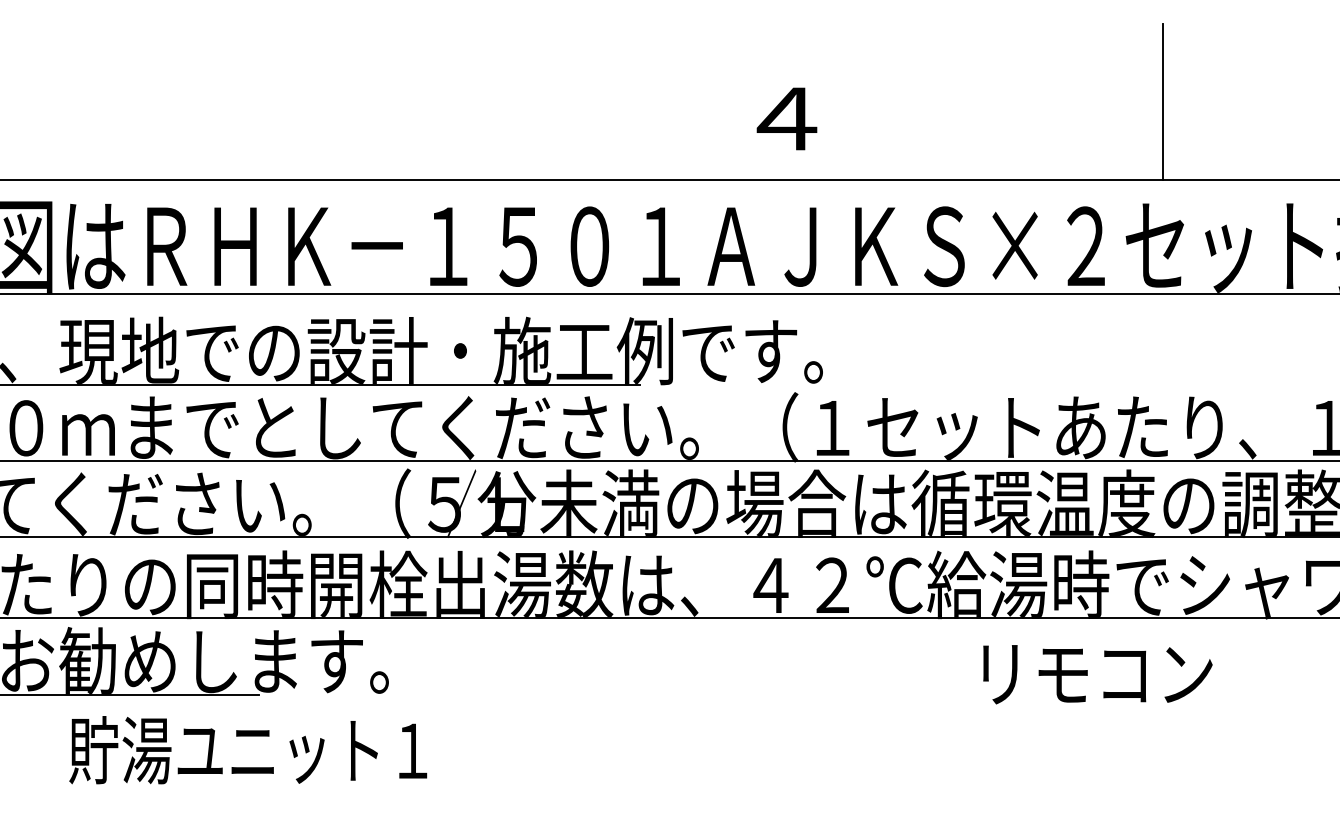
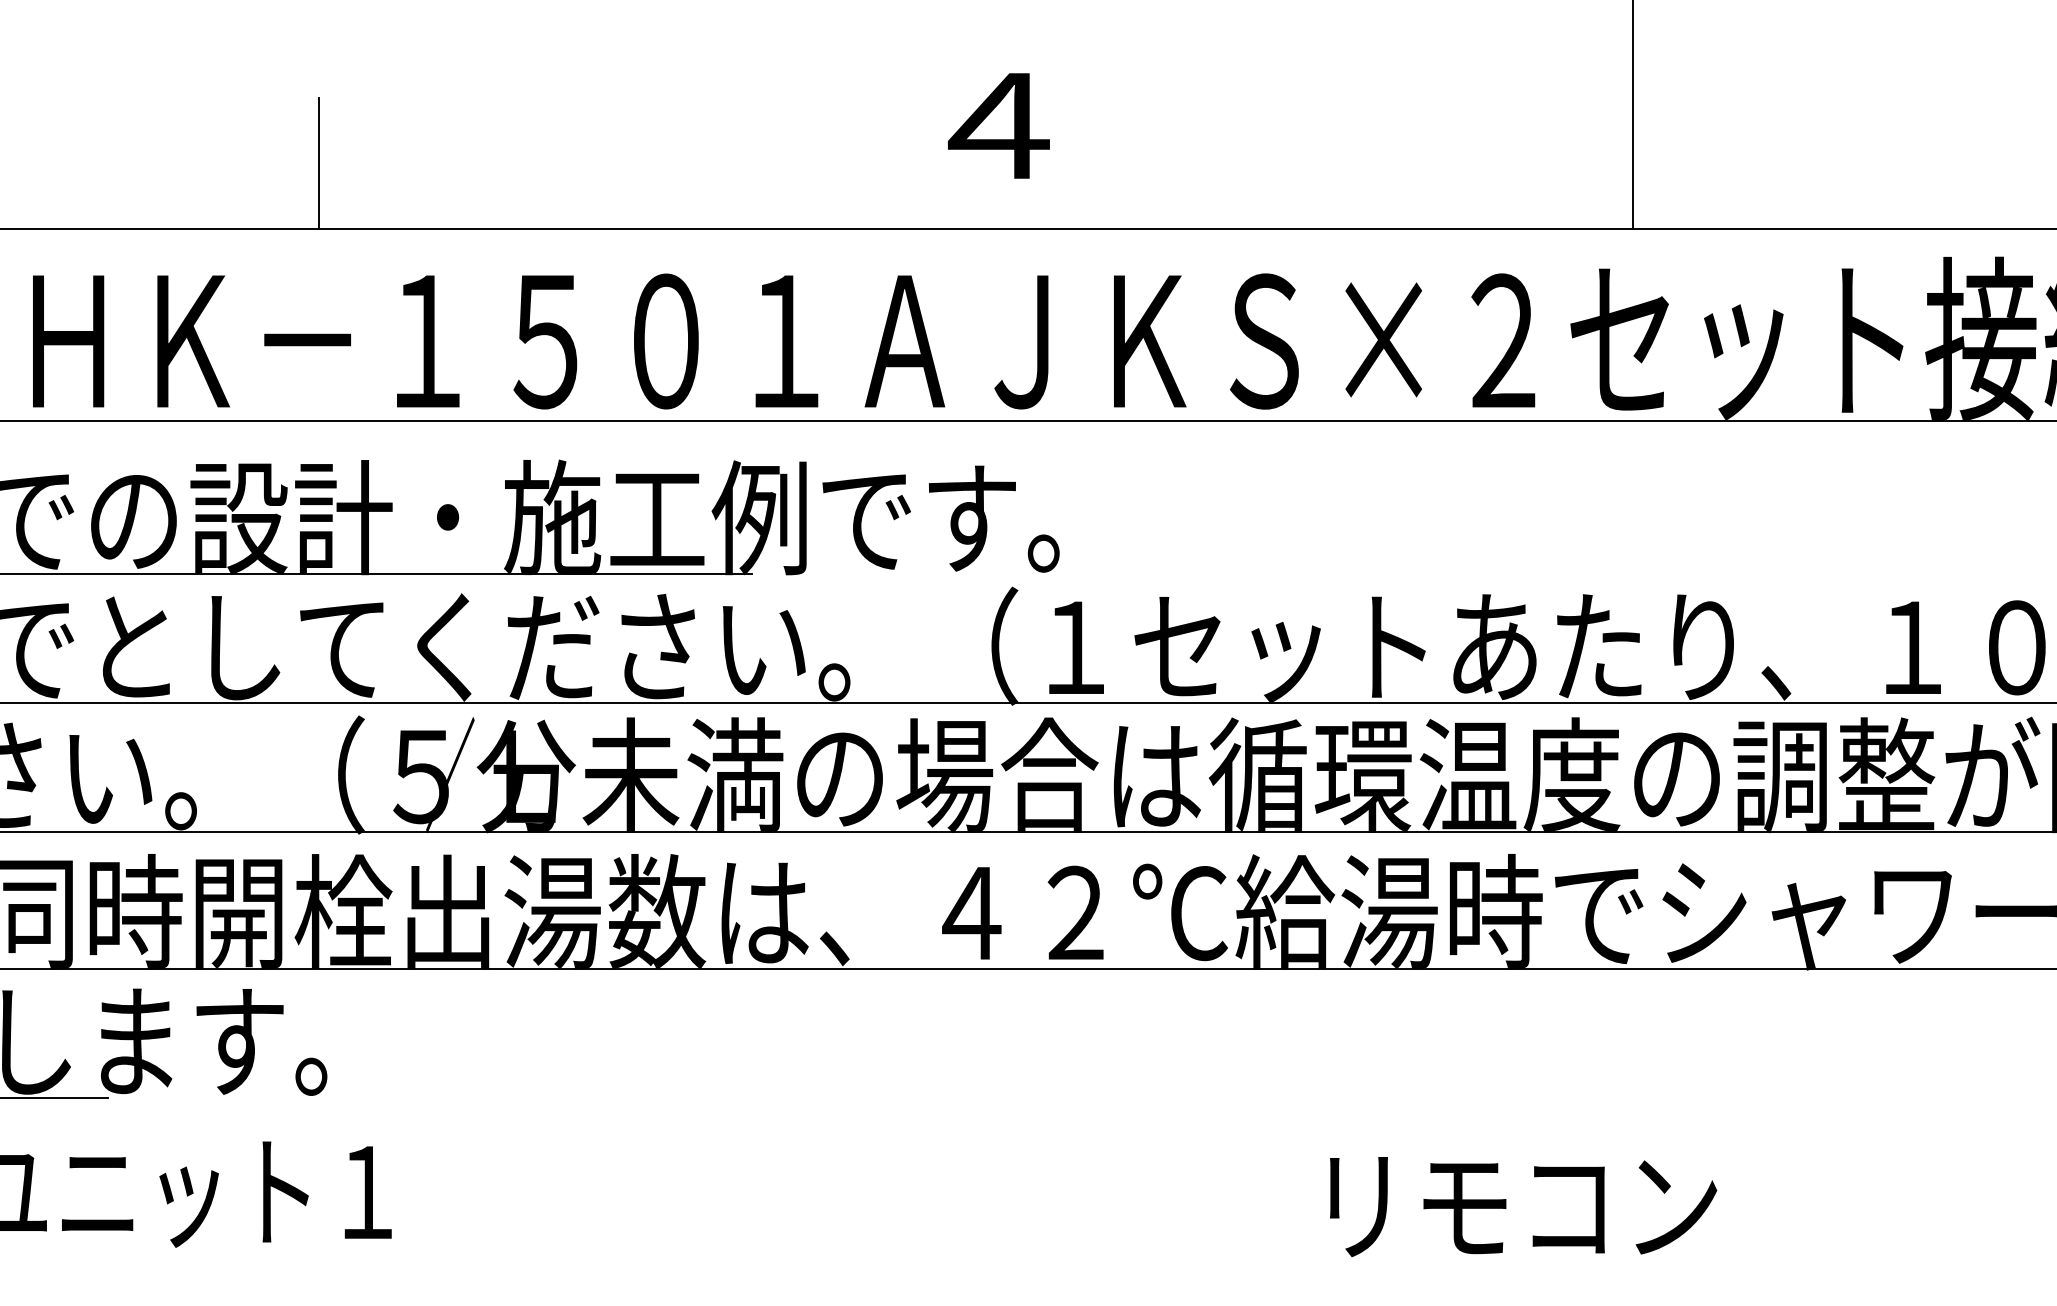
line: (383, 141) -> (318, 163), added
text: (1097, 674) -> (1522, 1206), moved

